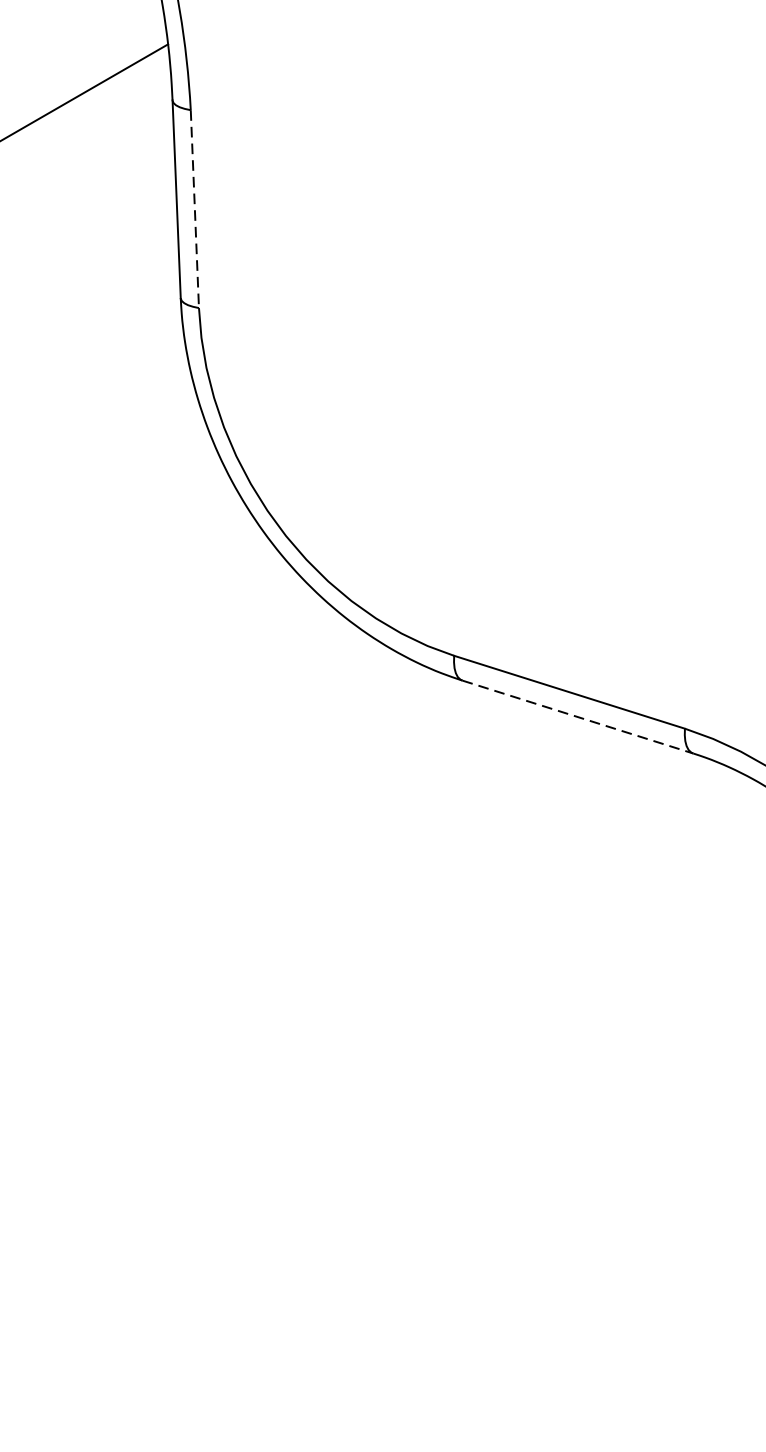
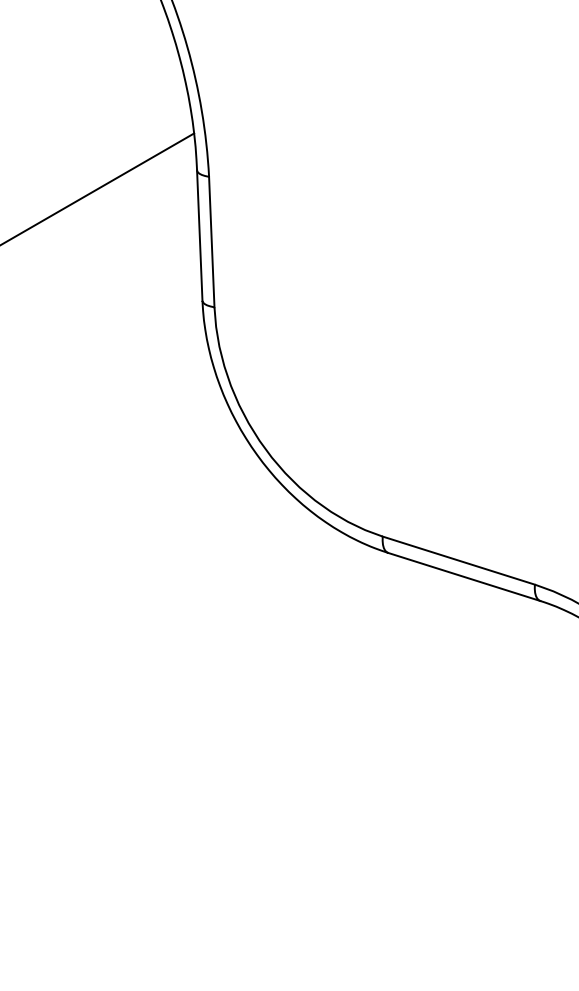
line: (194, 209) -> (211, 242), dashed -> solid
line: (578, 716) -> (464, 576), dashed -> solid

